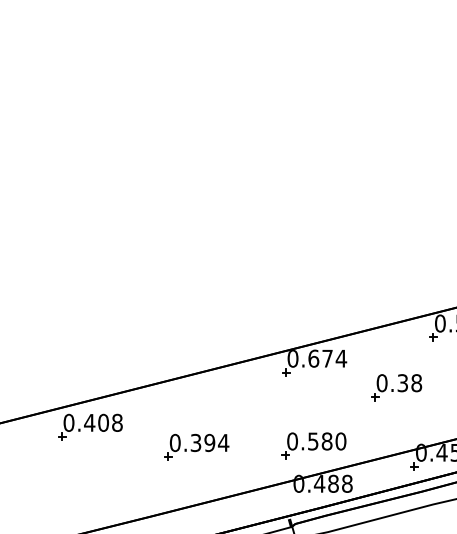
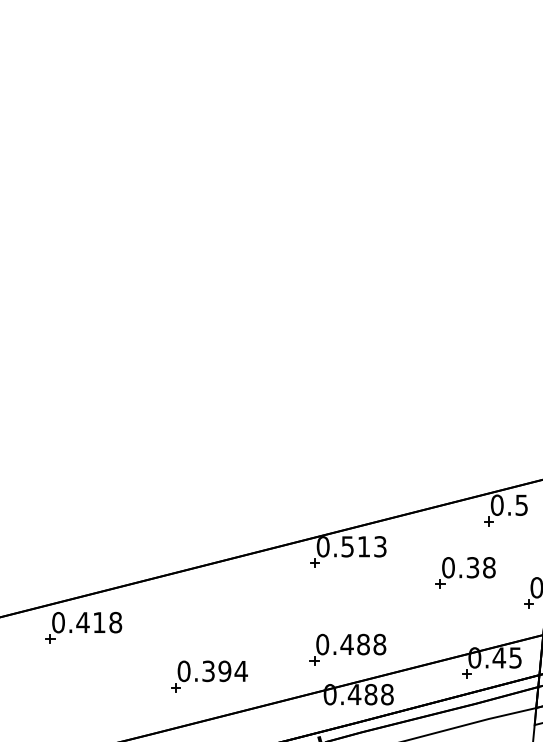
text: (327, 358) -> (364, 546), 0.674 -> 0.513
part: (396, 387) -> (465, 572), moved
text: (103, 422) -> (99, 622), 0.408 -> 0.418
text: (327, 441) -> (363, 644), 0.580 -> 0.488
part: (196, 447) -> (209, 676), moved

